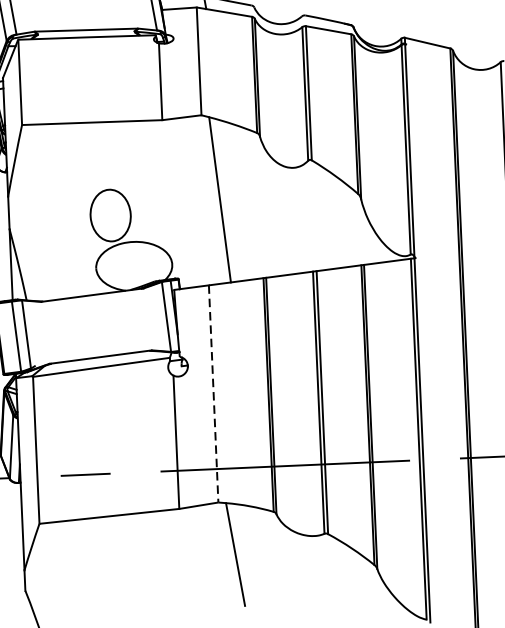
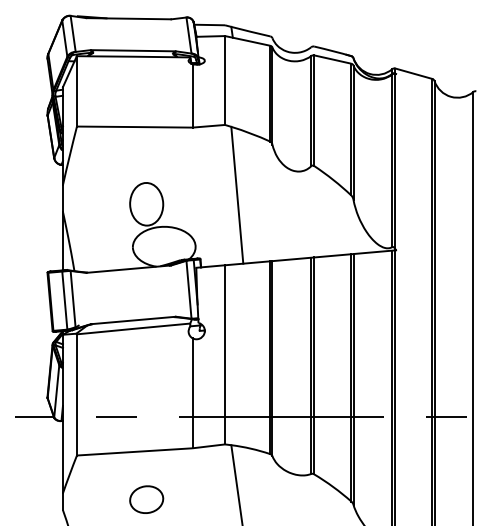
line: (214, 393) -> (225, 354), dashed -> solid
part: (126, 573) -> (146, 499), added

